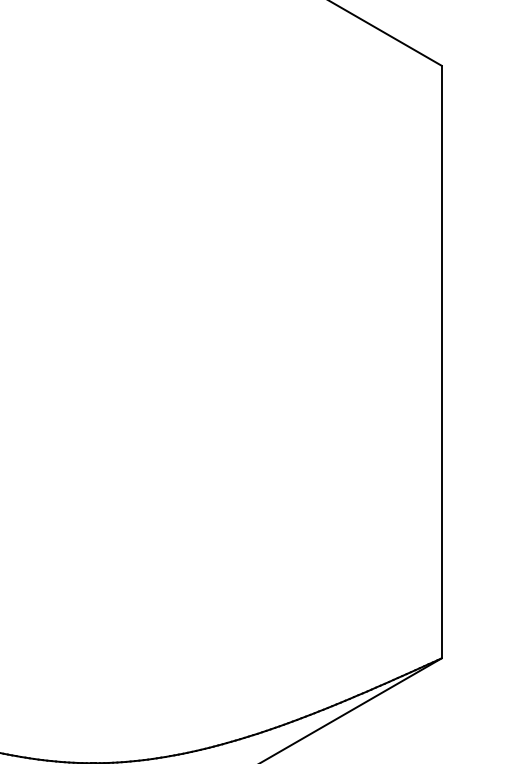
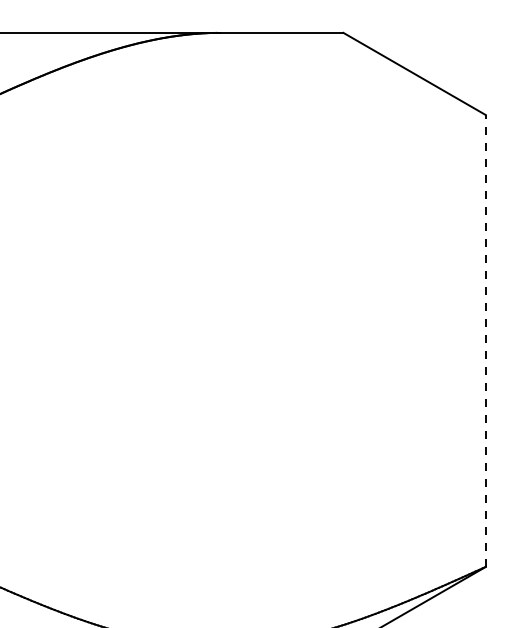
line: (441, 361) -> (485, 340), solid -> dashed

